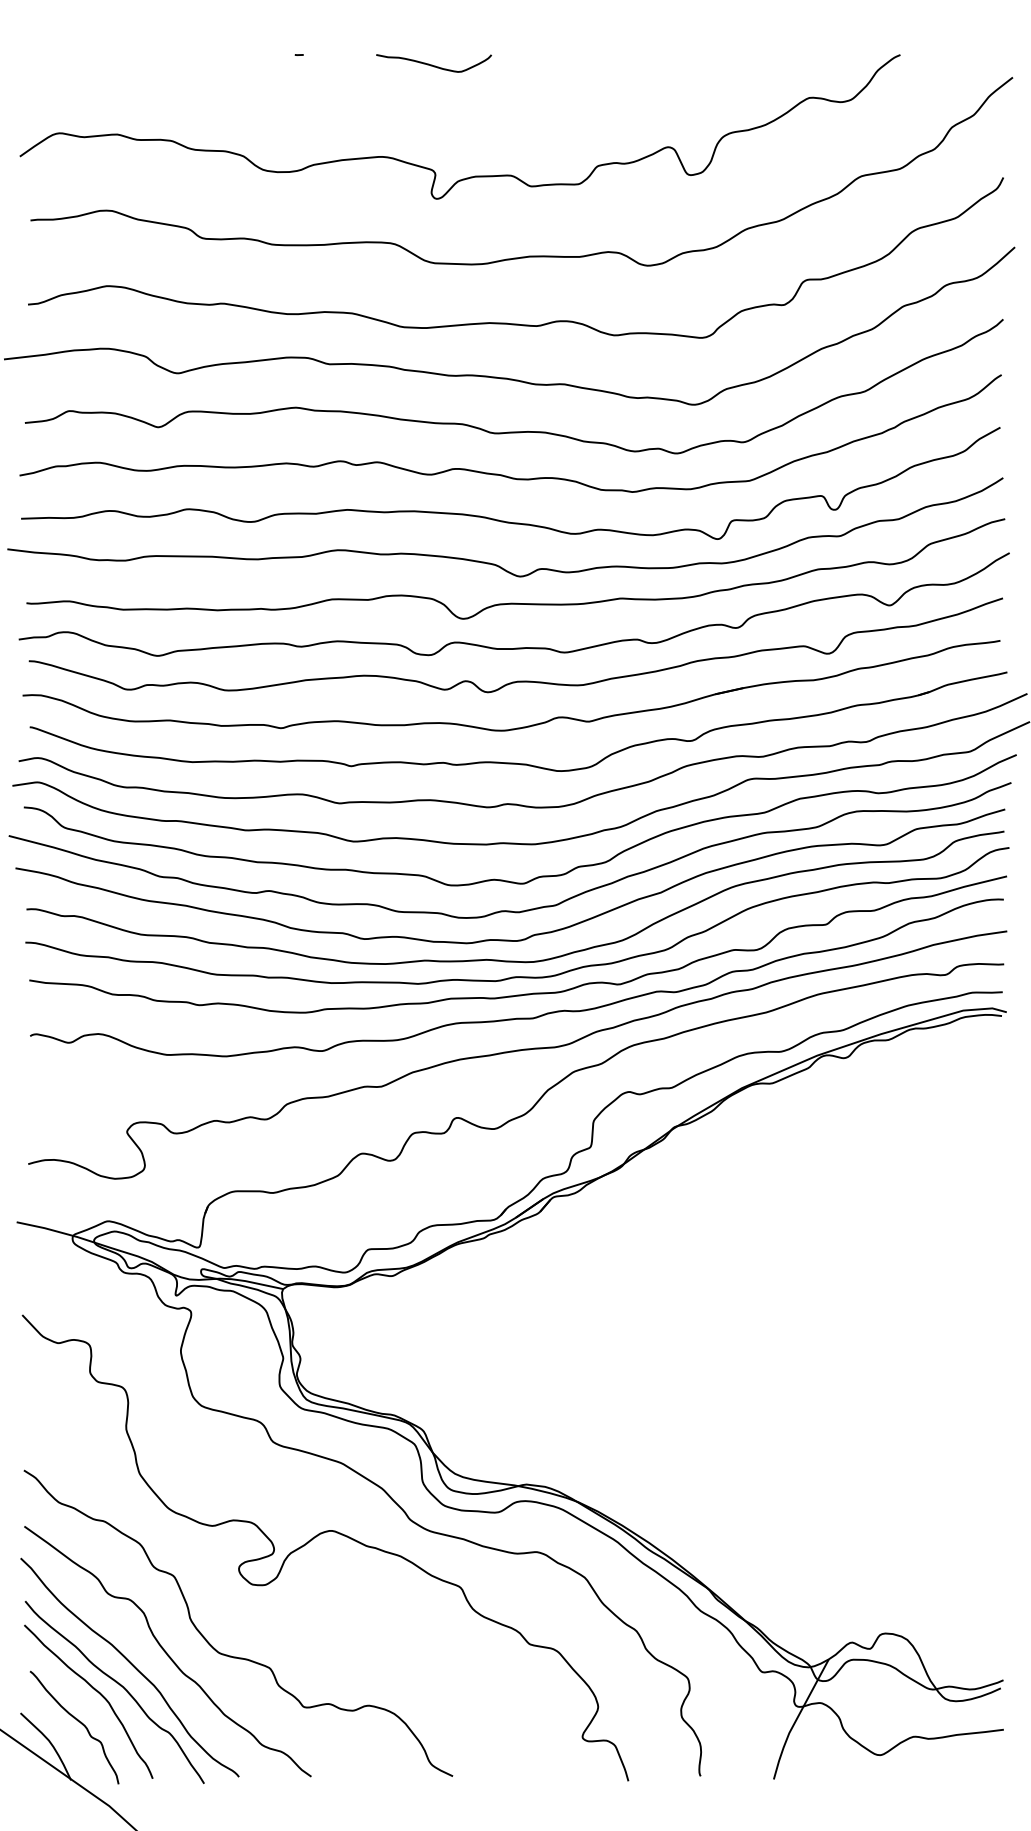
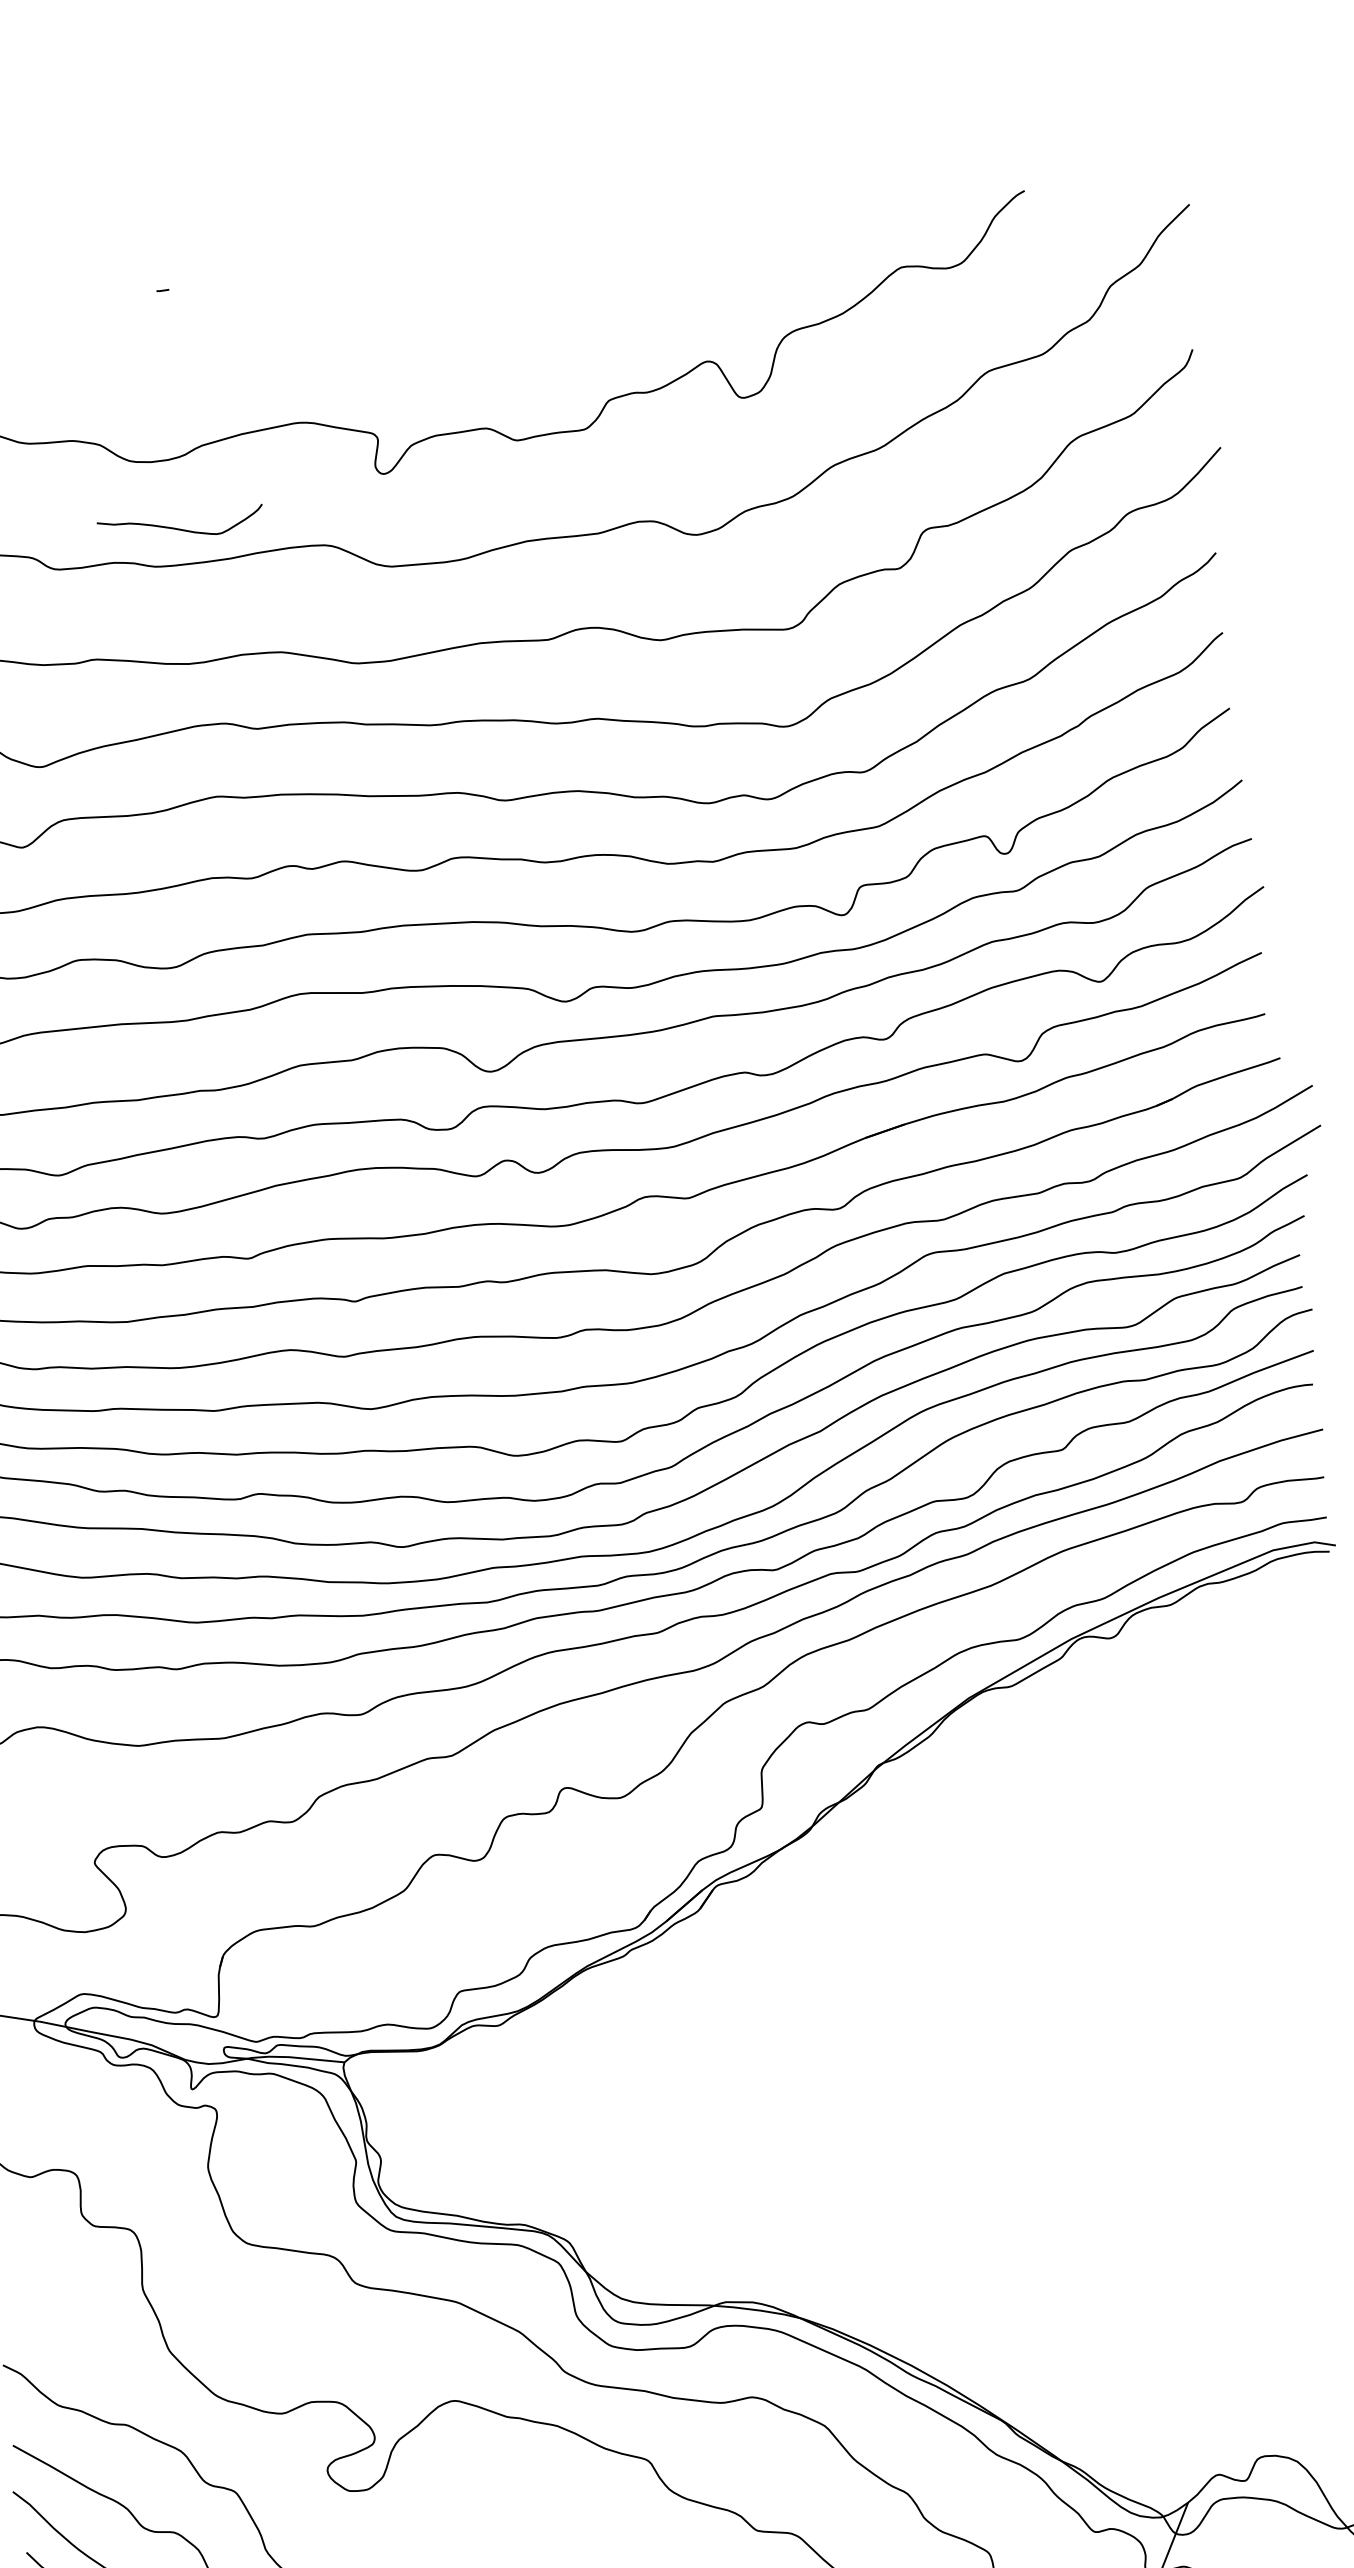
curve: (432, 64) -> (179, 527), moved

